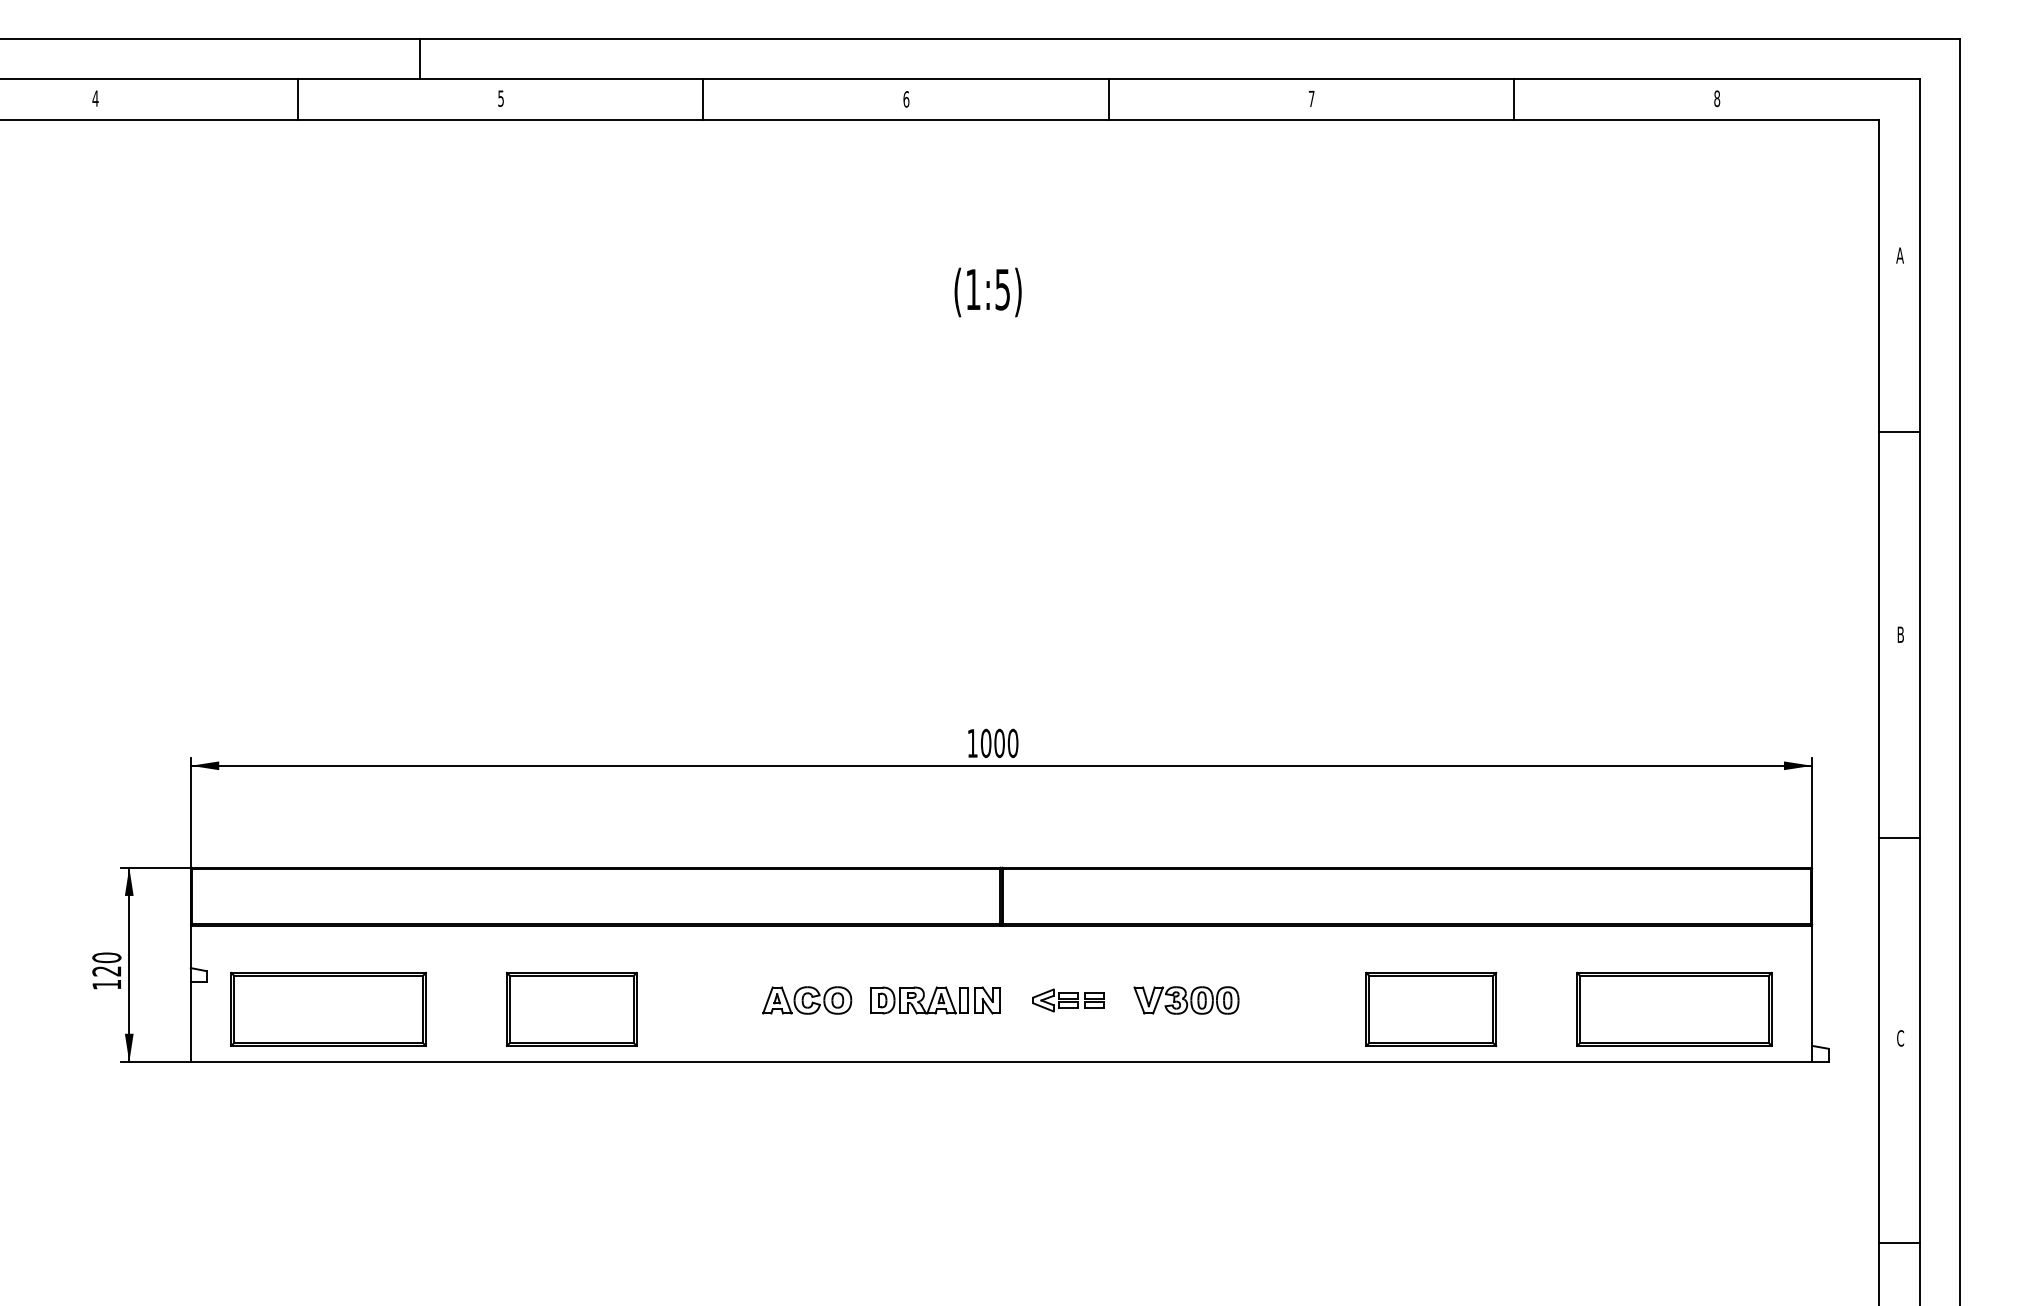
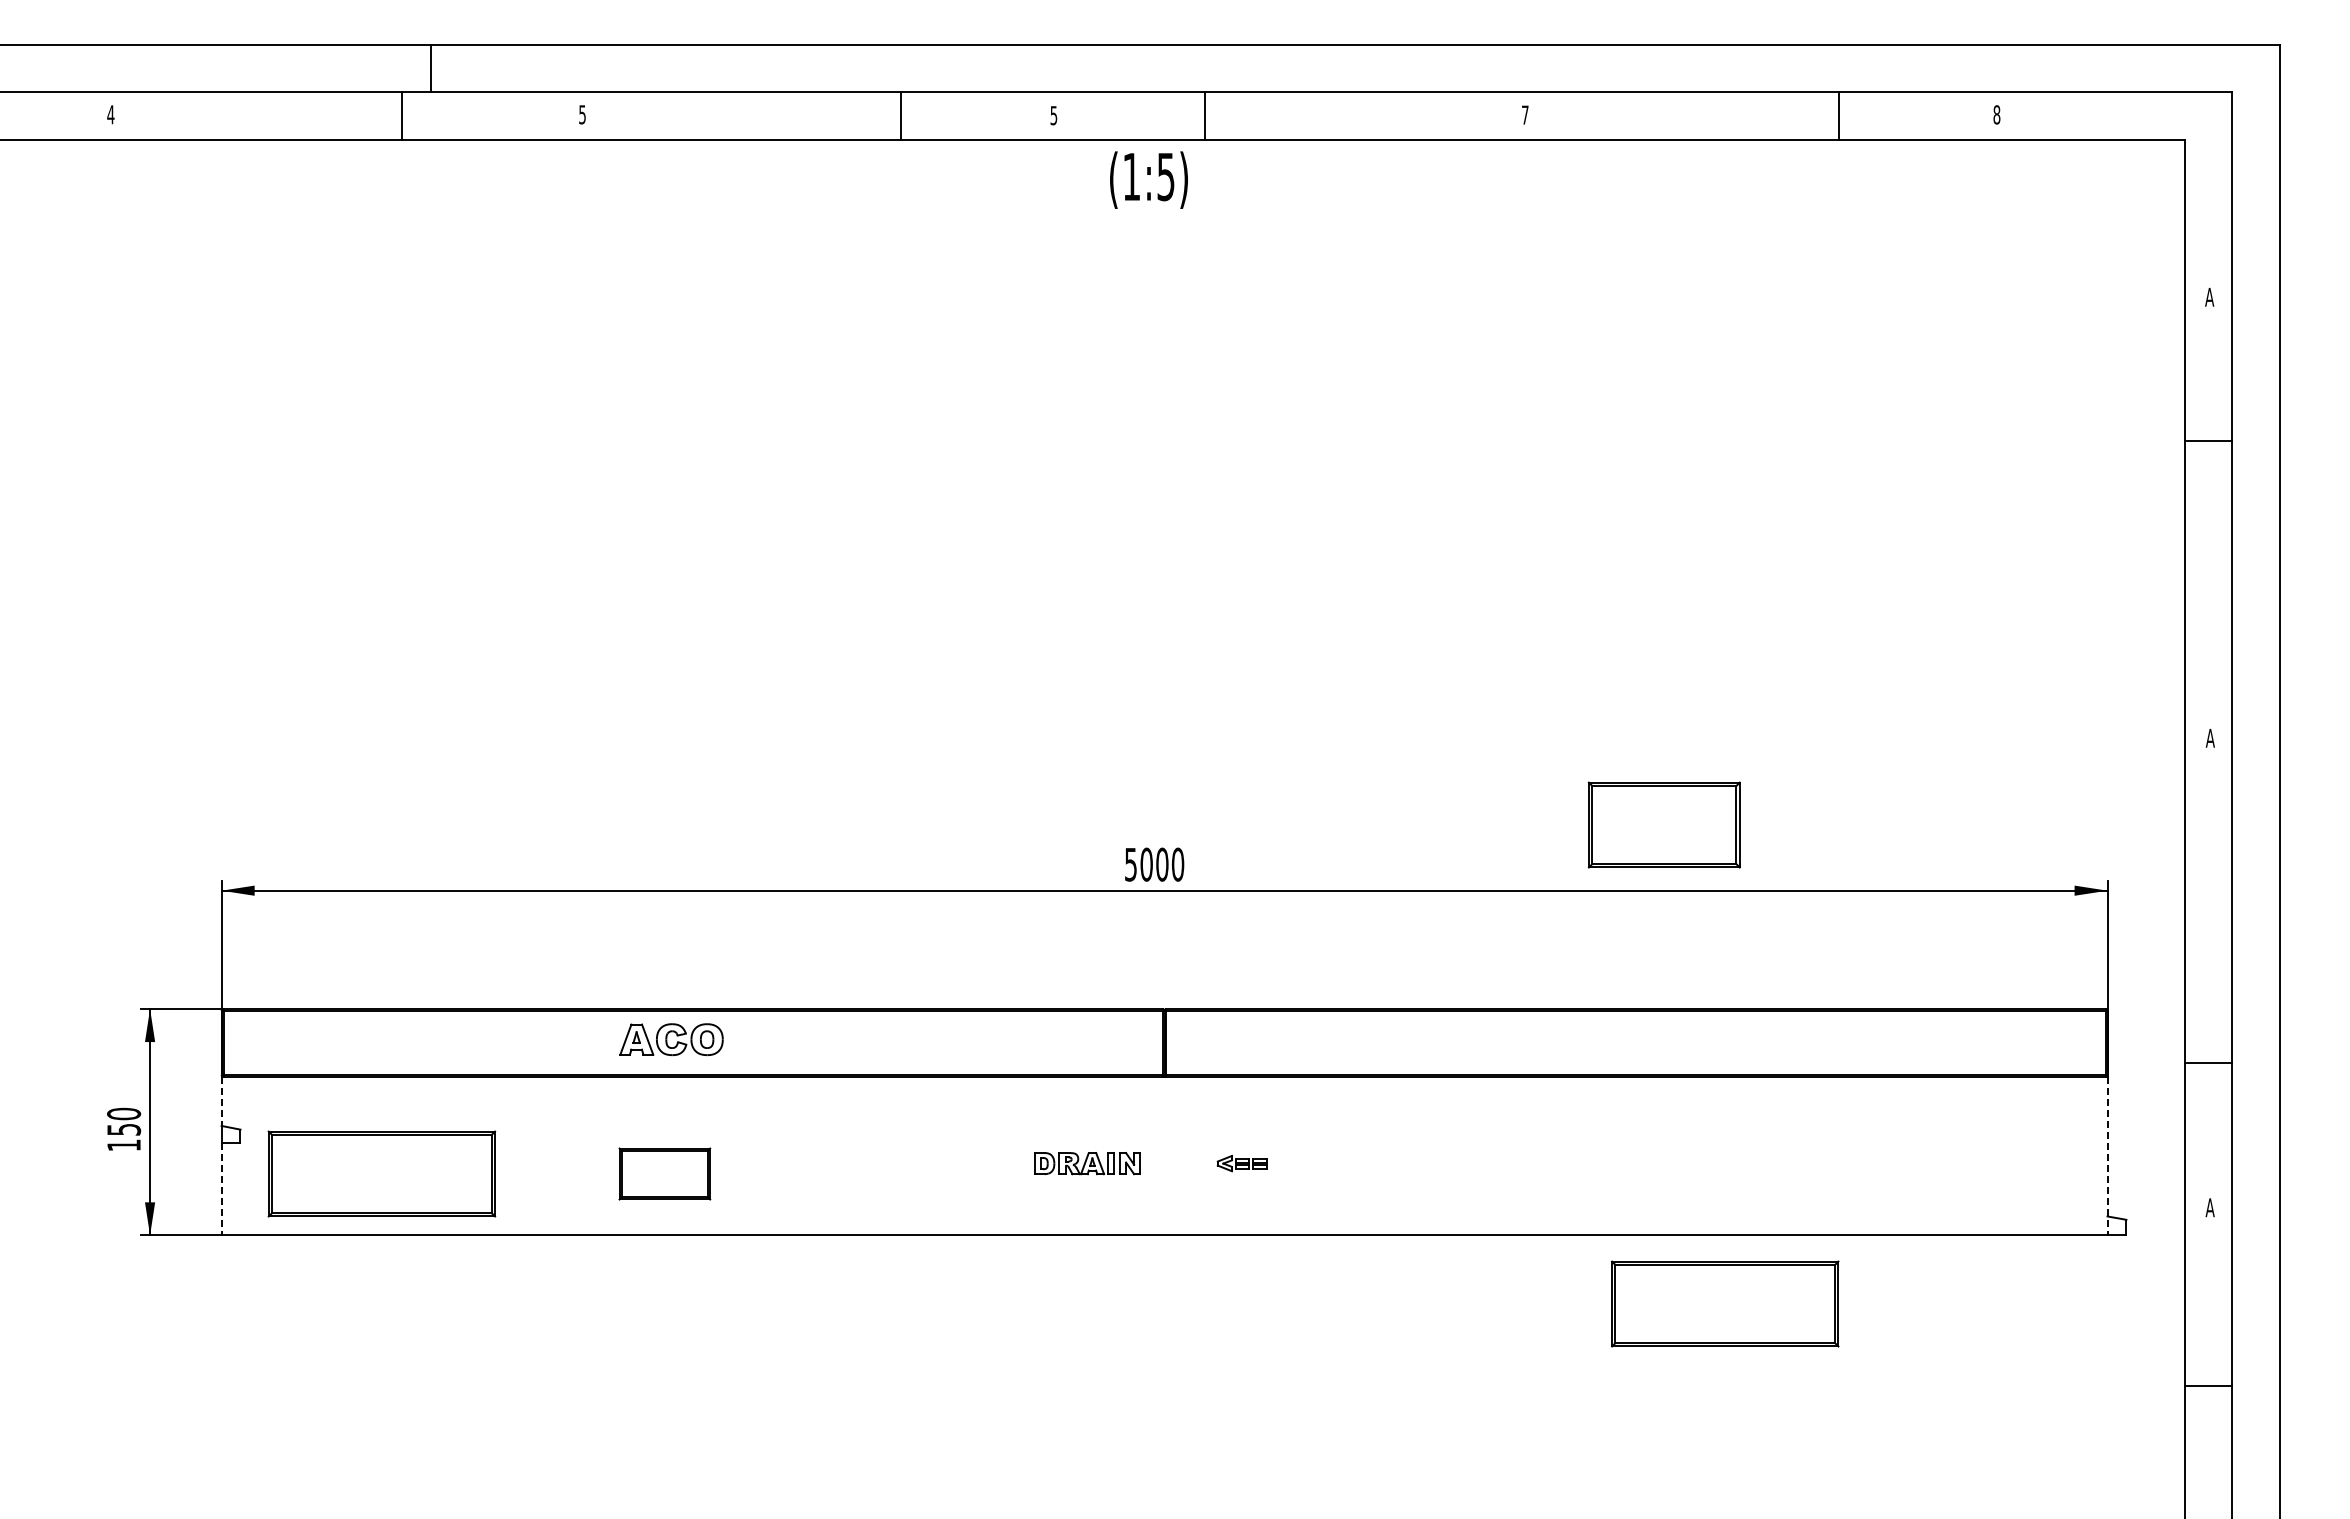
line: (419, 58) -> (430, 68), moved
line: (298, 99) -> (402, 115), moved
line: (703, 99) -> (900, 115), moved
text: (906, 99) -> (1053, 115), 6 -> 5
line: (1108, 99) -> (1205, 115), moved
line: (1513, 99) -> (1838, 115), moved
text: (987, 291) -> (1148, 179), moved
line: (1899, 432) -> (2208, 440), moved
text: (1899, 634) -> (2209, 737), B -> A
text: (972, 743) -> (1130, 864), 1000 -> 5000
line: (1899, 837) -> (2208, 1063), moved
line: (190, 947) -> (221, 1101), solid -> dashed
text: (107, 971) -> (124, 1129), 120 -> 150
line: (1812, 994) -> (2107, 1156), solid -> dashed
part: (807, 1000) -> (671, 1039), moved
part: (935, 1000) -> (1087, 1163), size x0.7
part: (1067, 1000) -> (1241, 1163), size x0.6
part: (1186, 1000) -> (1379, 1163), removed
part: (571, 1008) -> (664, 1173), size x0.6
part: (1430, 1008) -> (1663, 824), moved
part: (1674, 1008) -> (1725, 1303), moved
line: (190, 1022) -> (221, 1189), solid -> dashed
text: (1899, 1038) -> (2209, 1207), C -> A
line: (1899, 1242) -> (2208, 1385), moved

